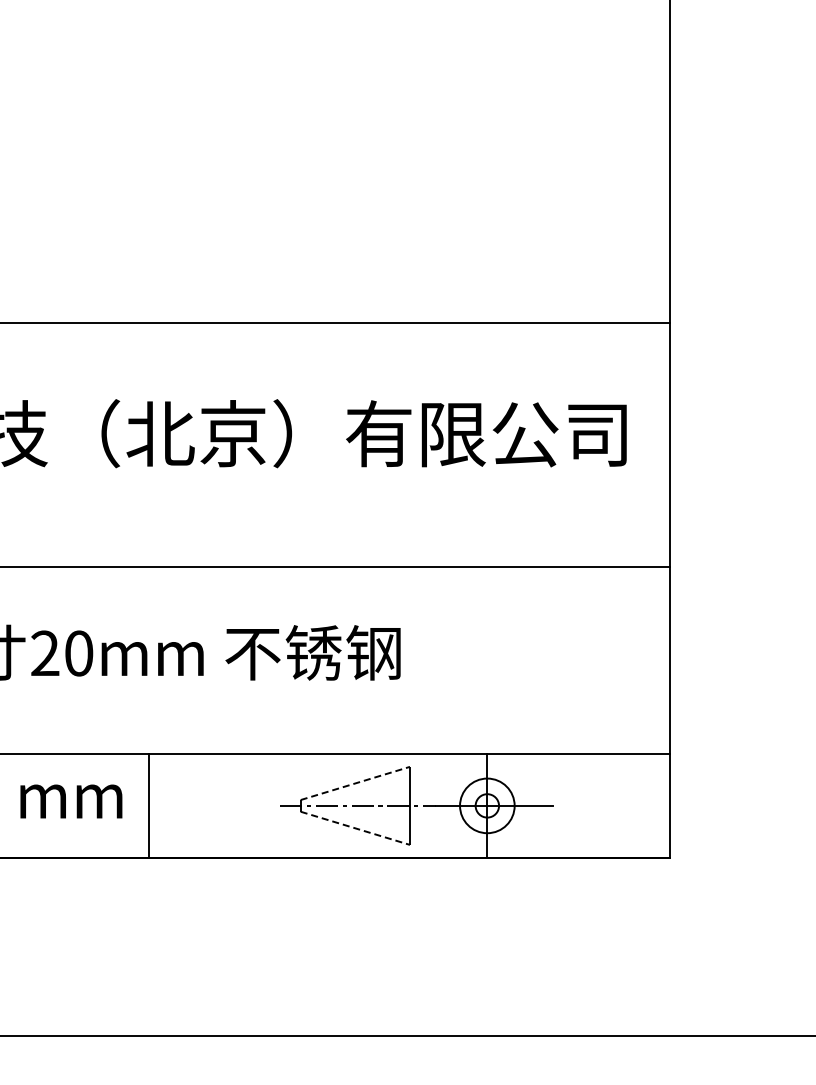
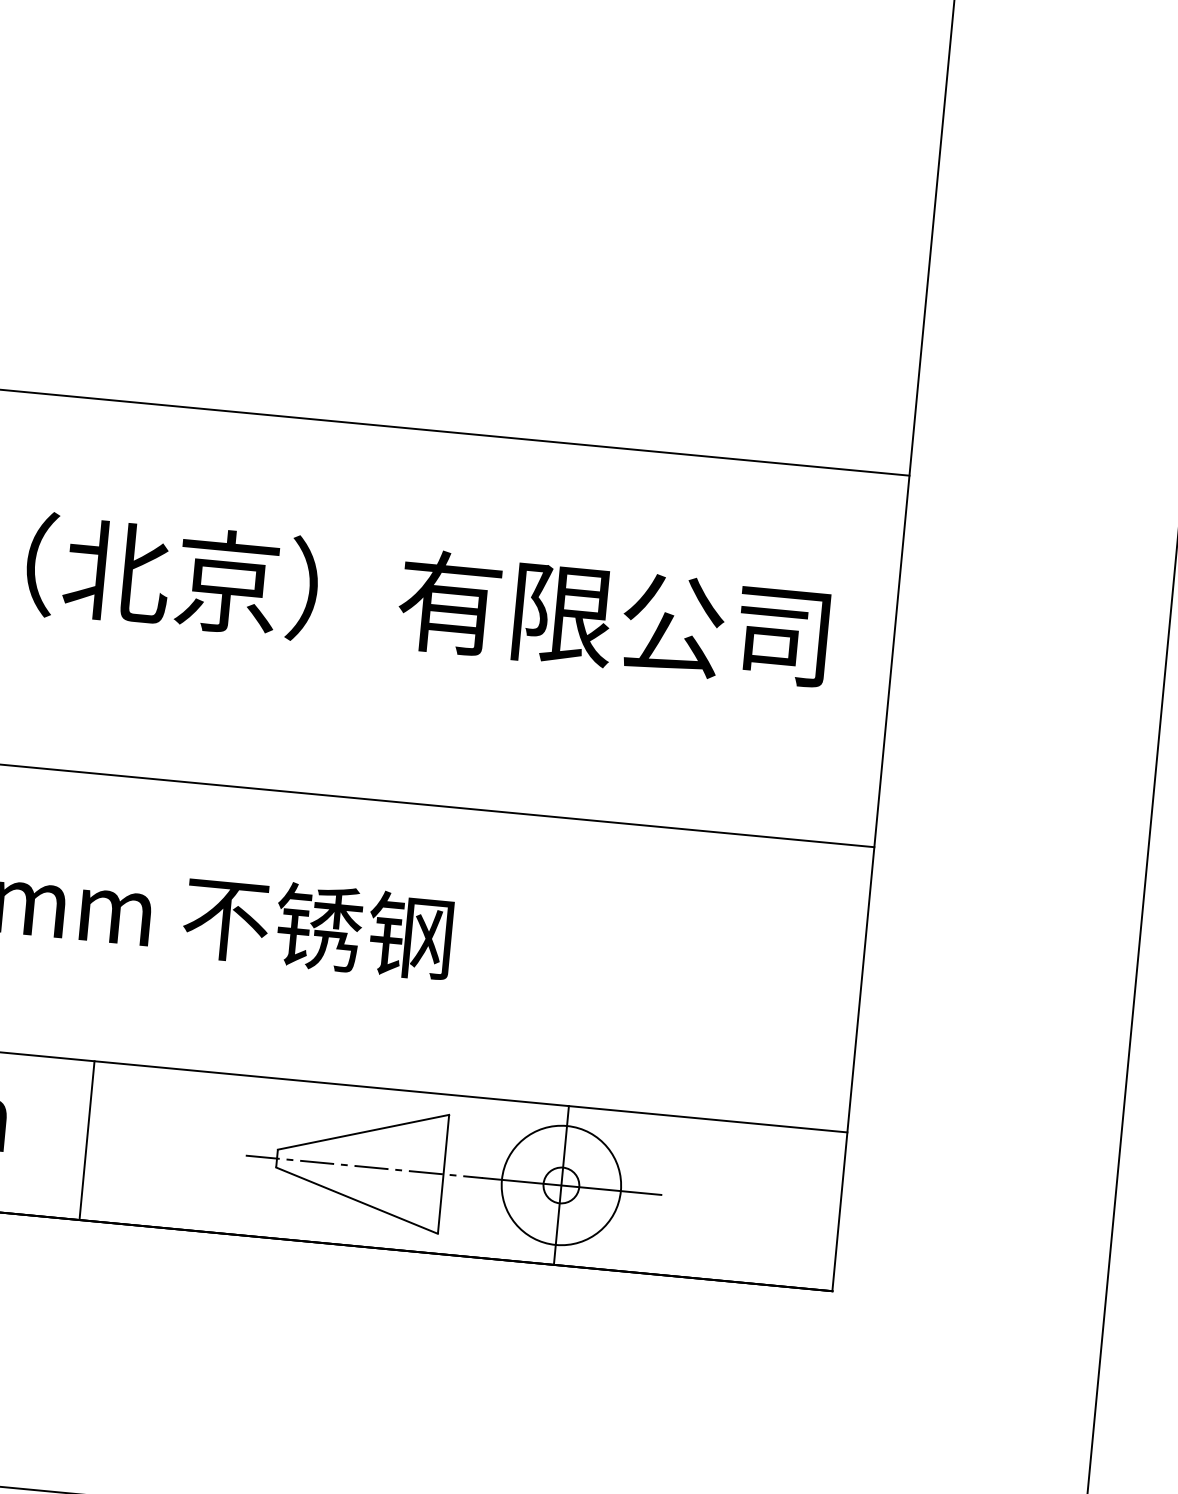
line: (355, 783) -> (363, 1132), dashed -> solid
line: (149, 805) -> (87, 1140), moved
circle: (487, 805) -> (561, 1184), size x1.43
line: (355, 828) -> (357, 1200), dashed -> solid

